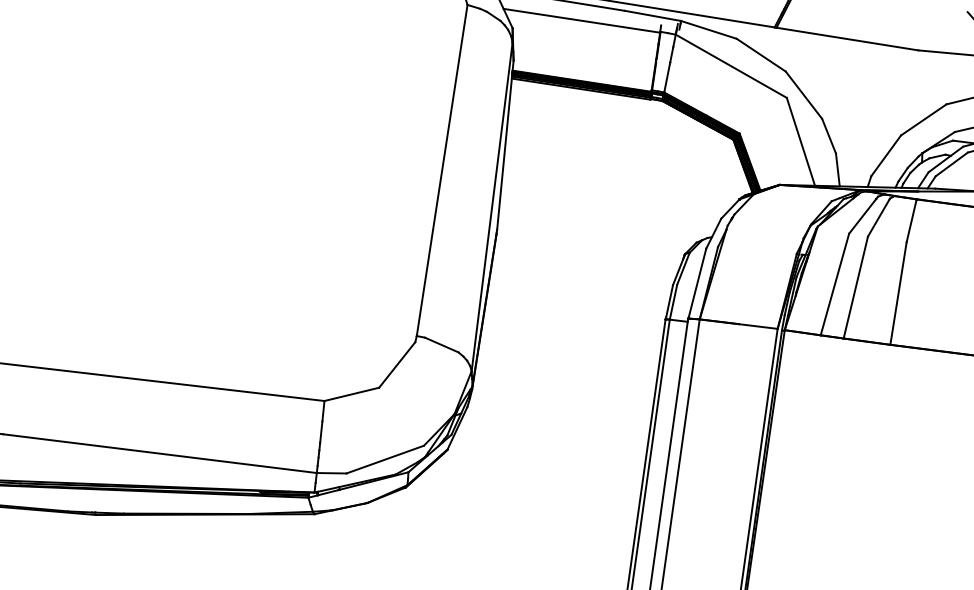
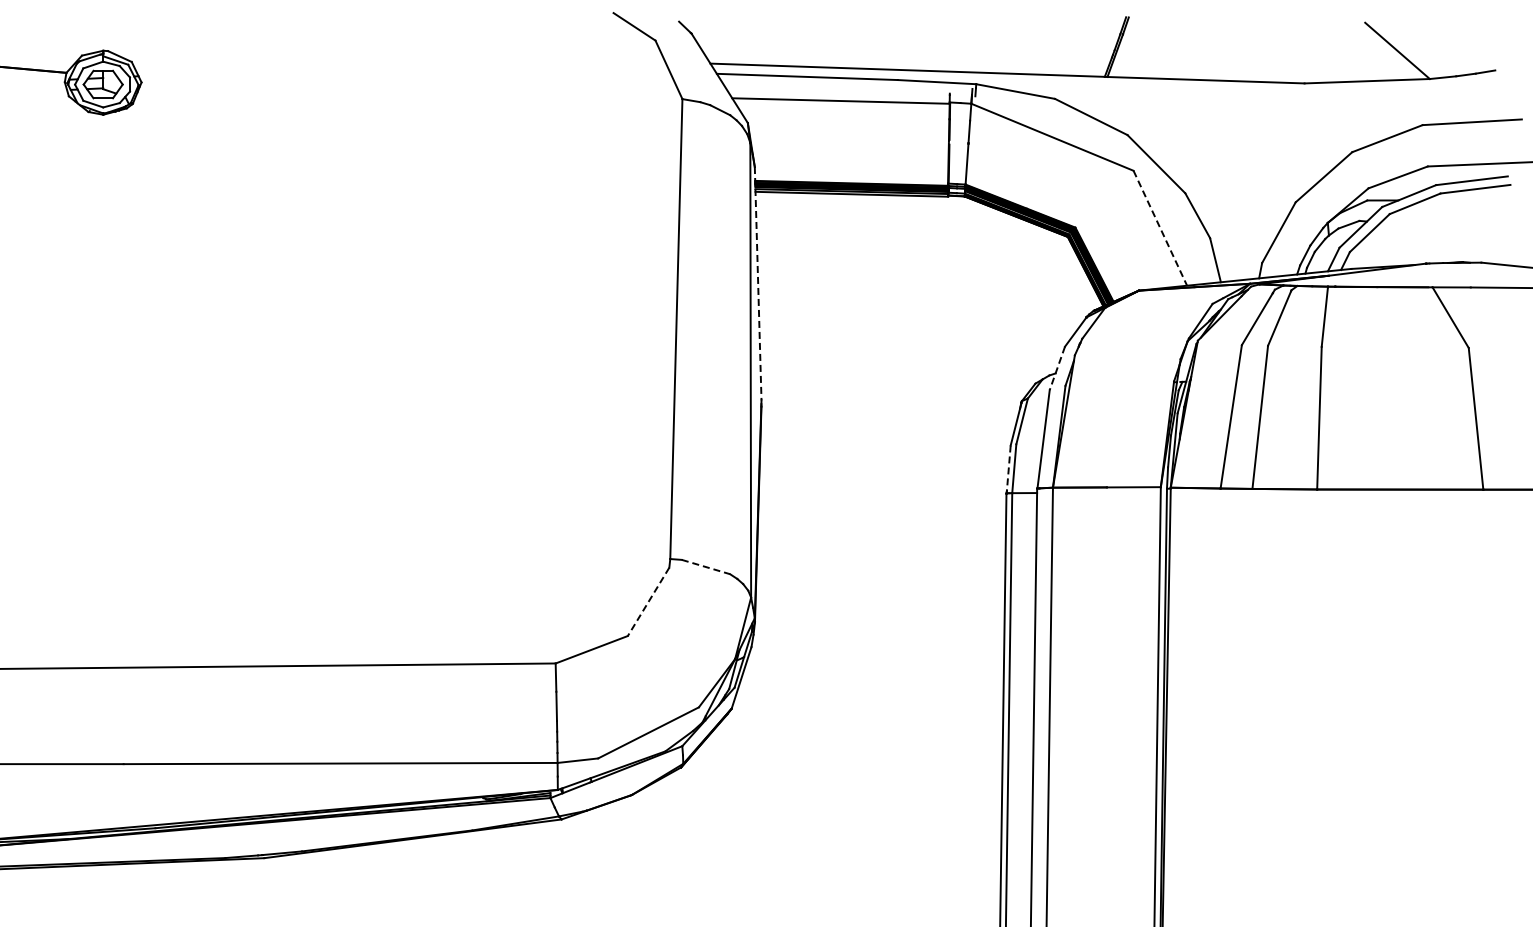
line: (801, 142) -> (1160, 228), solid -> dashed
line: (505, 145) -> (758, 283), solid -> dashed
line: (713, 233) -> (1057, 368), solid -> dashed
line: (669, 302) -> (1008, 469), solid -> dashed
line: (442, 345) -> (706, 567), solid -> dashed
line: (397, 364) -> (648, 601), solid -> dashed

